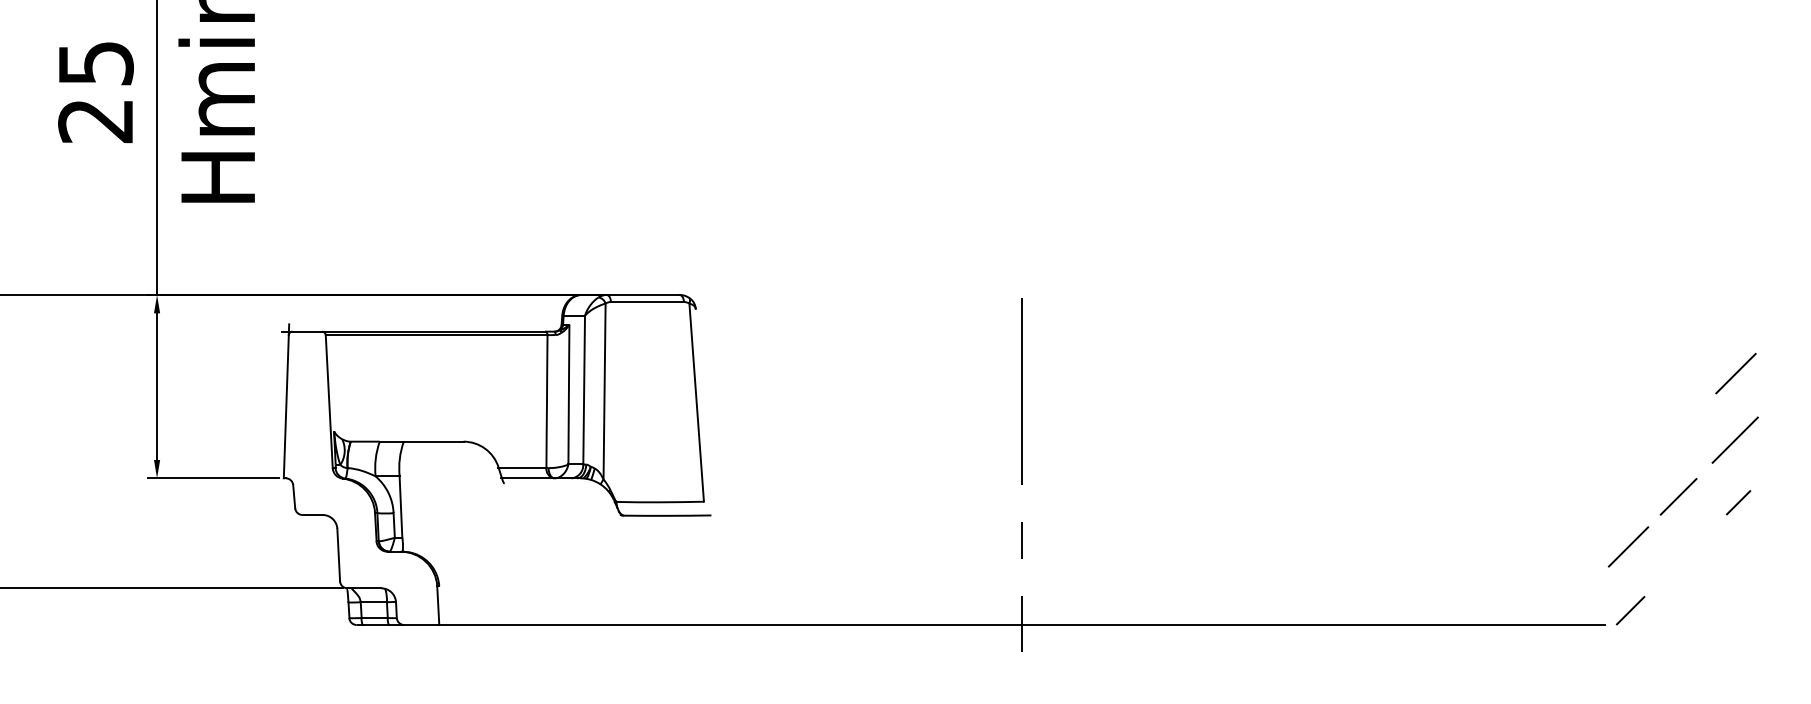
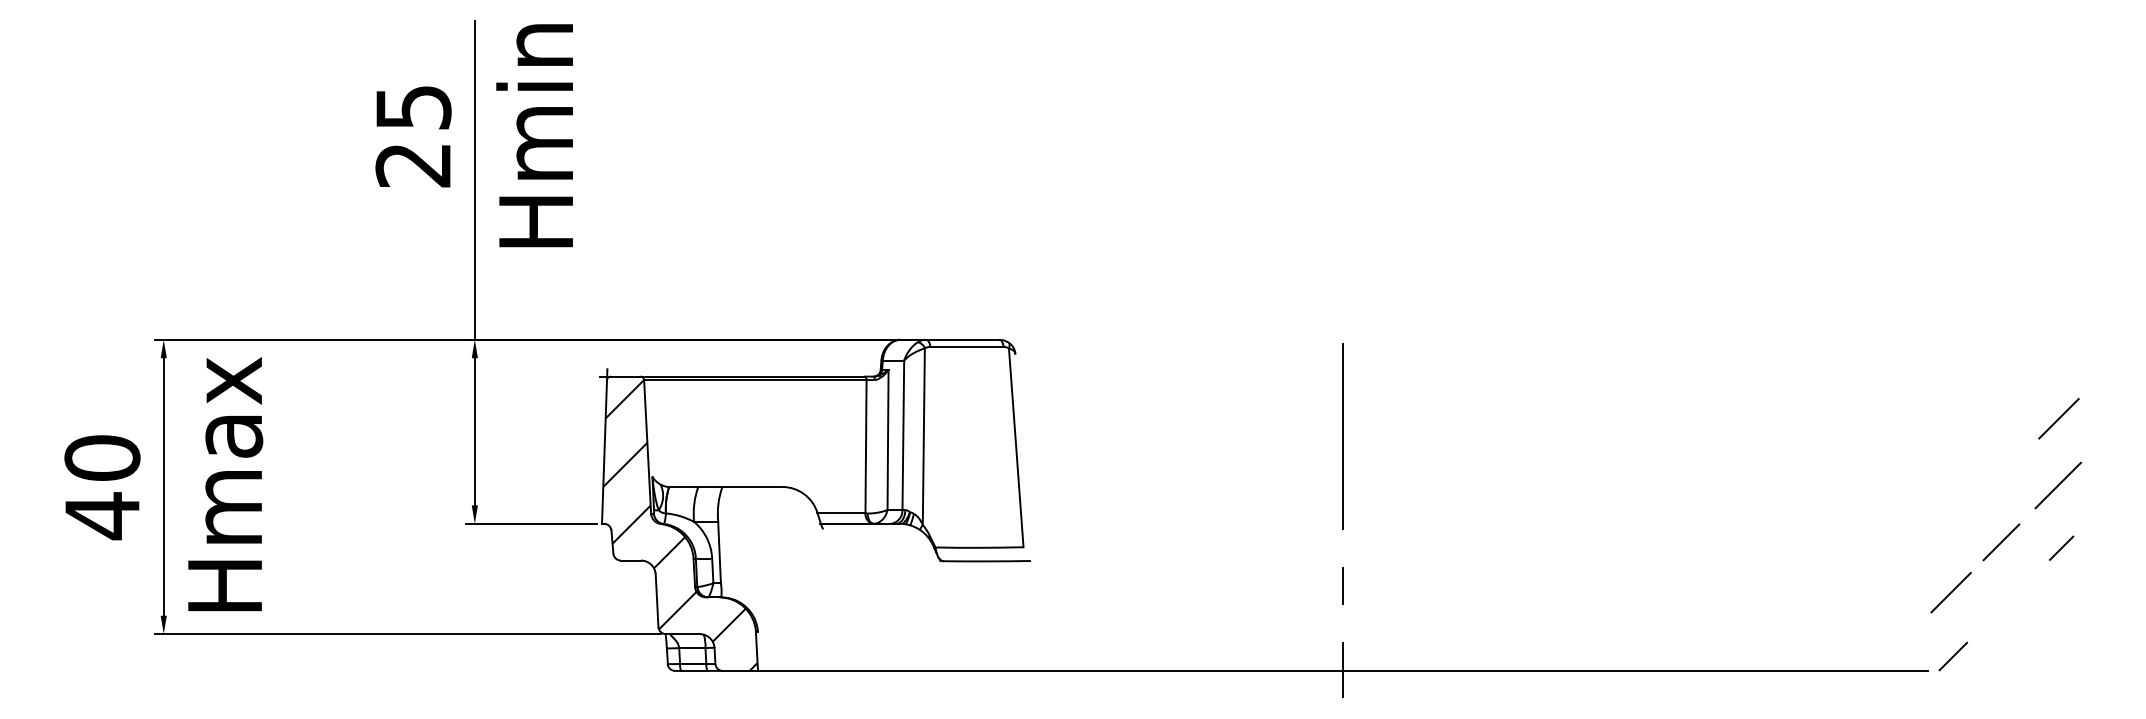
hatch: (362, 480) -> (680, 525), added

